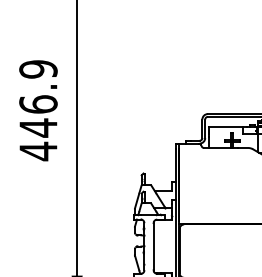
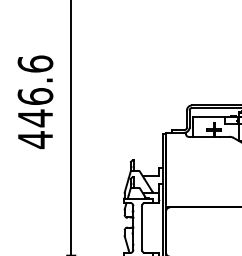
text: (38, 69) -> (35, 64), 446.9 -> 446.6

